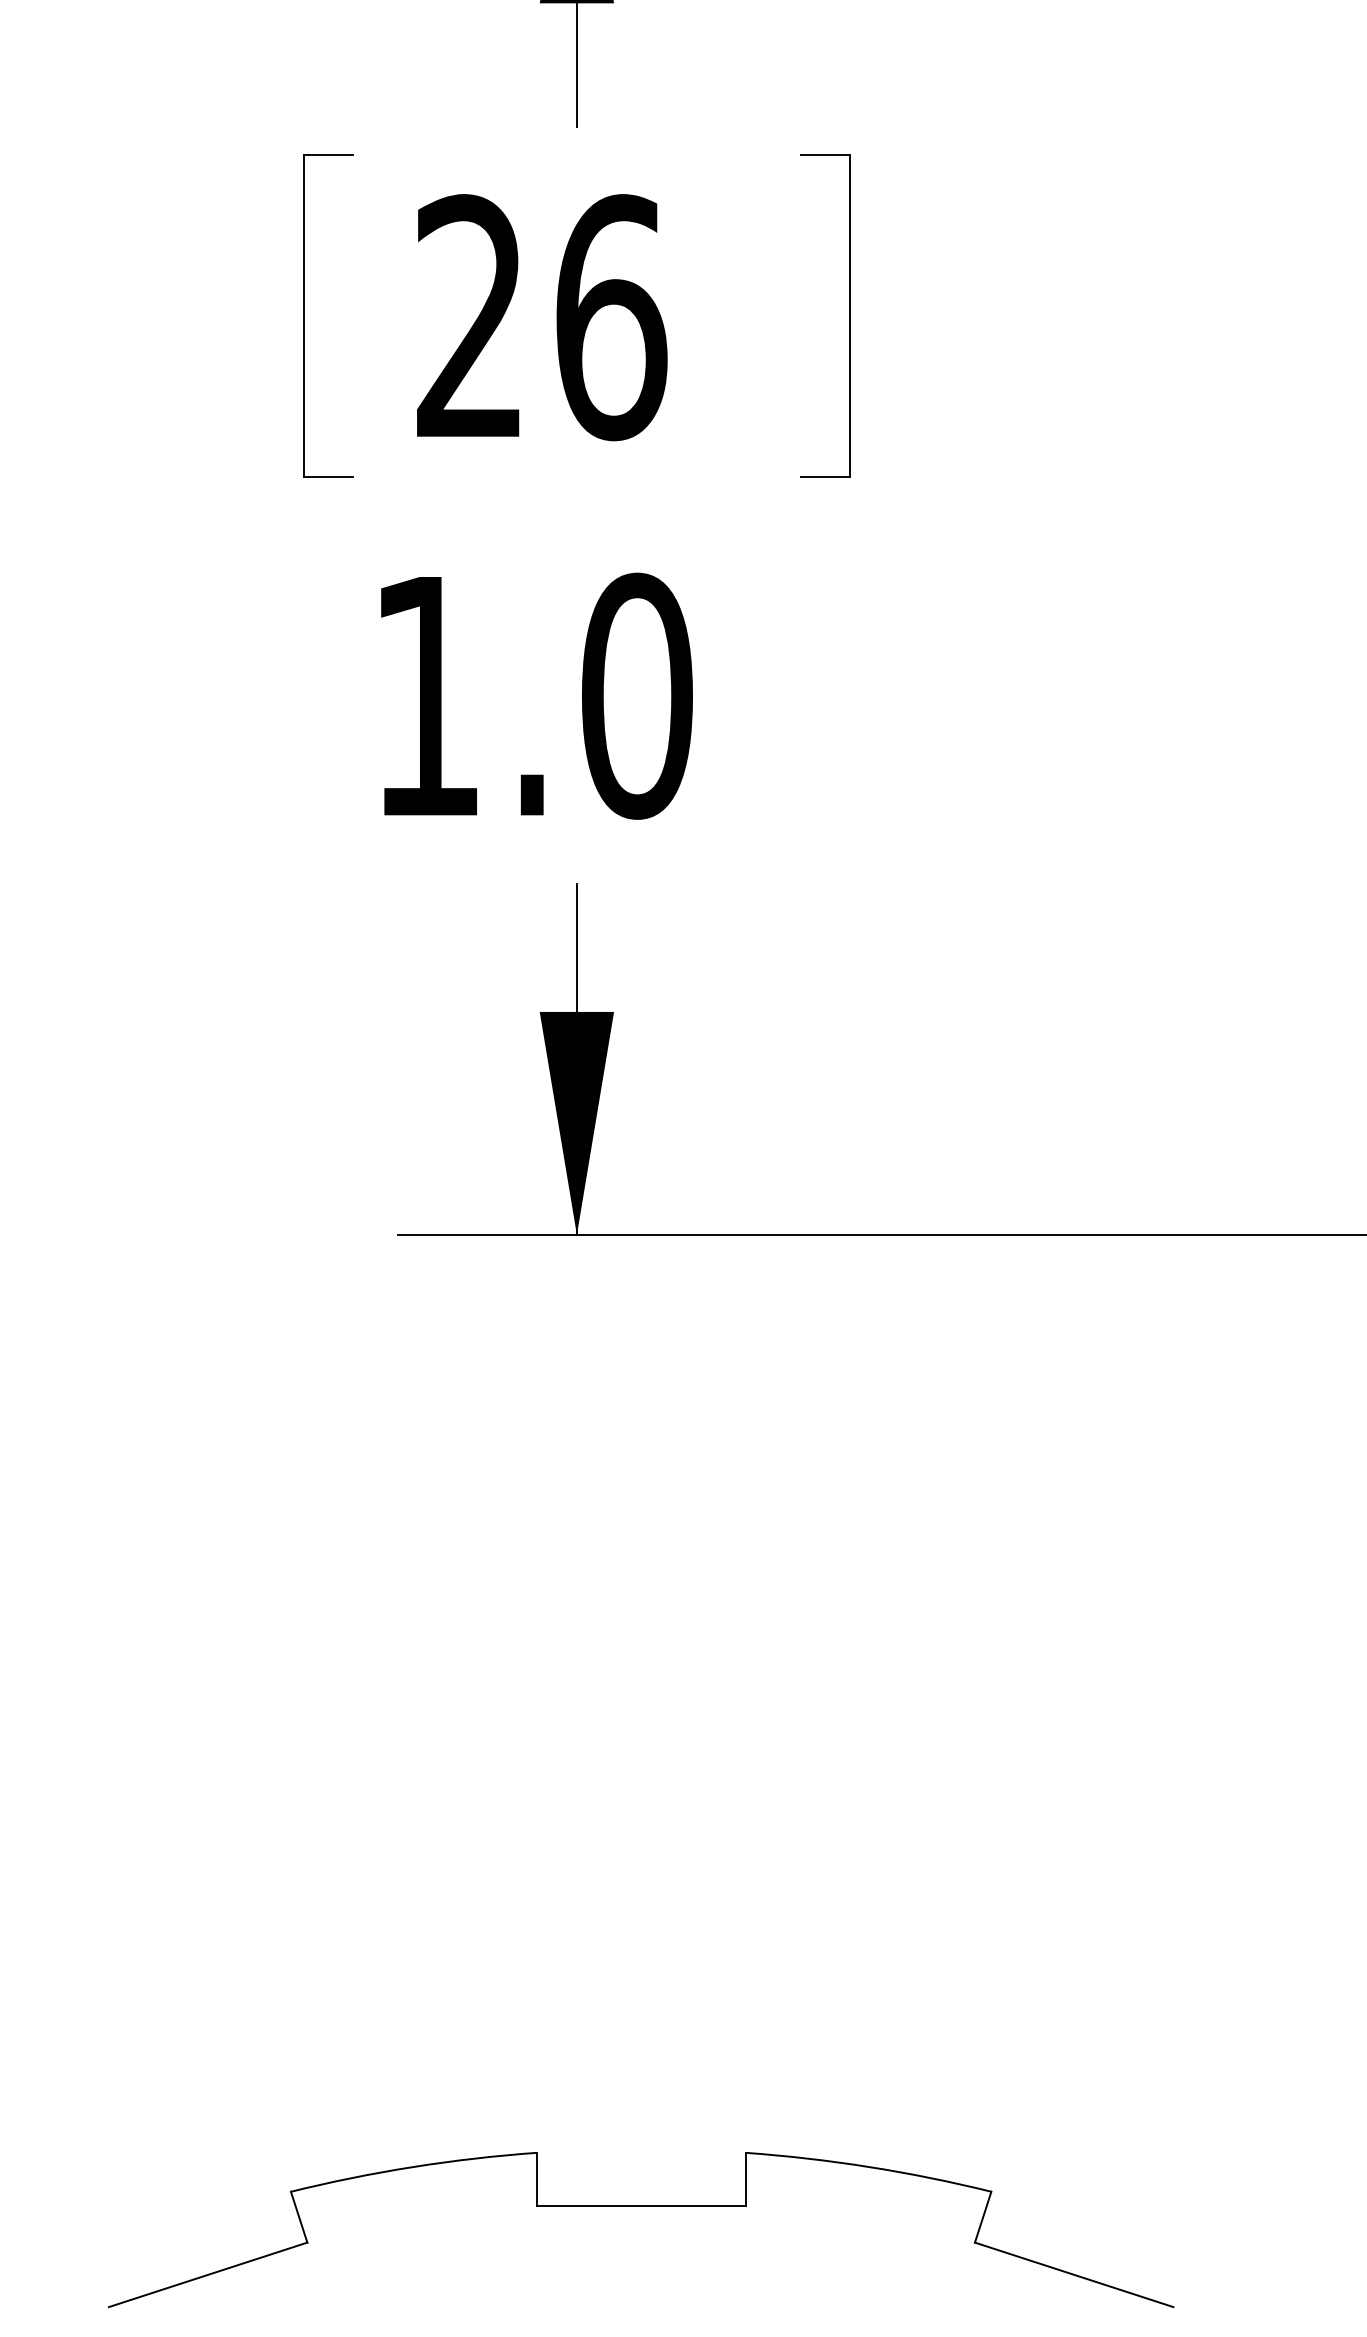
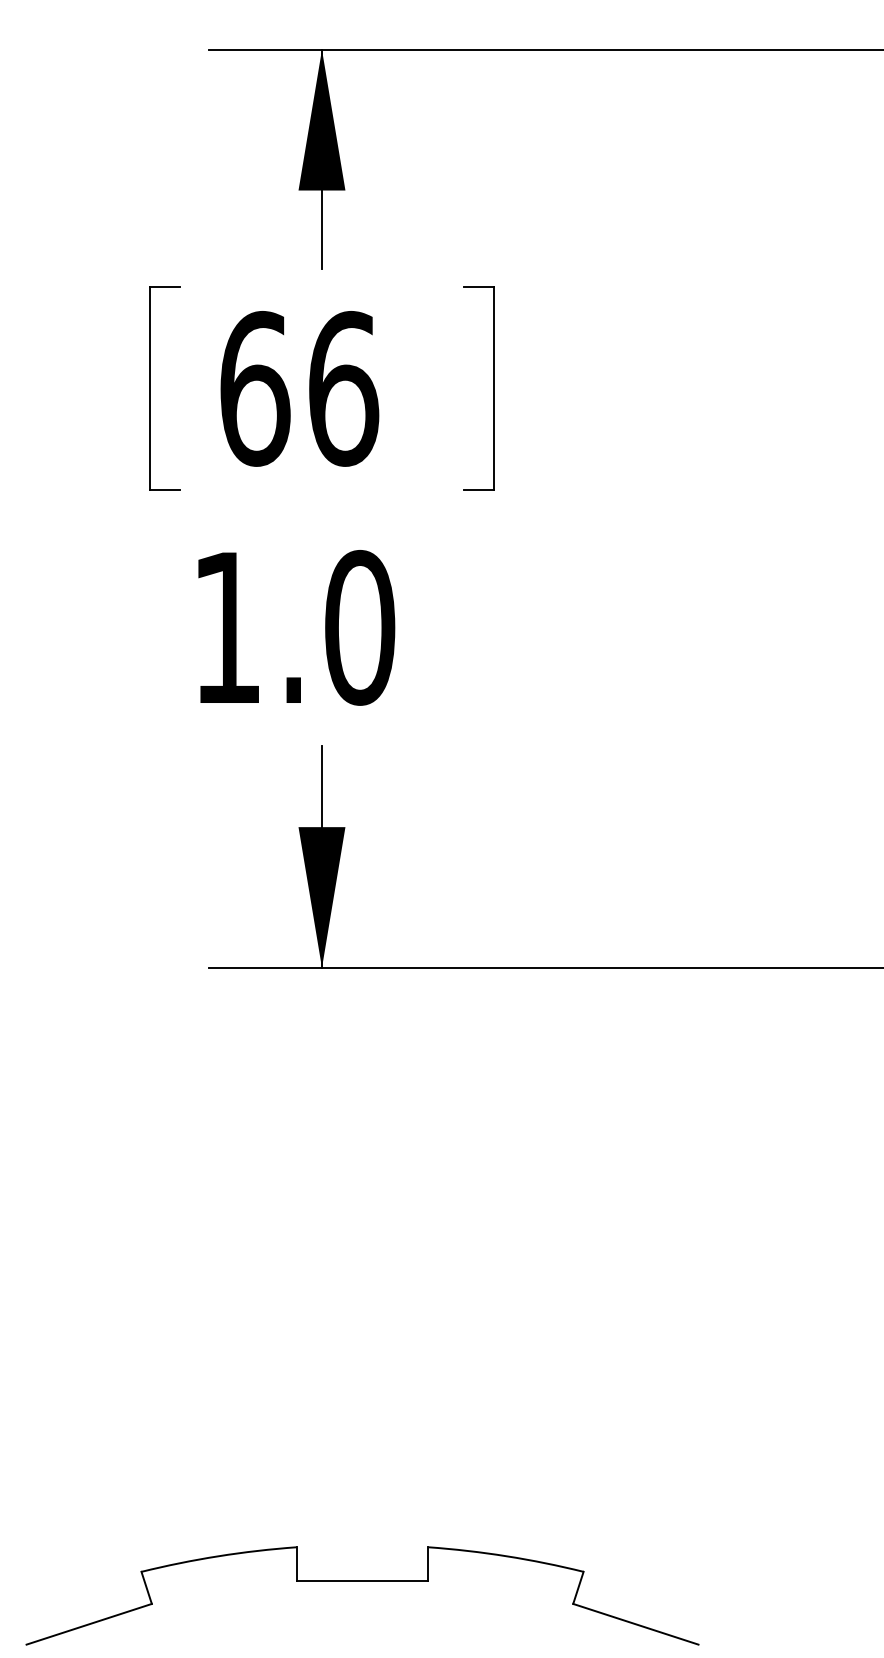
text: (471, 316) -> (255, 388), 26 -> 66

